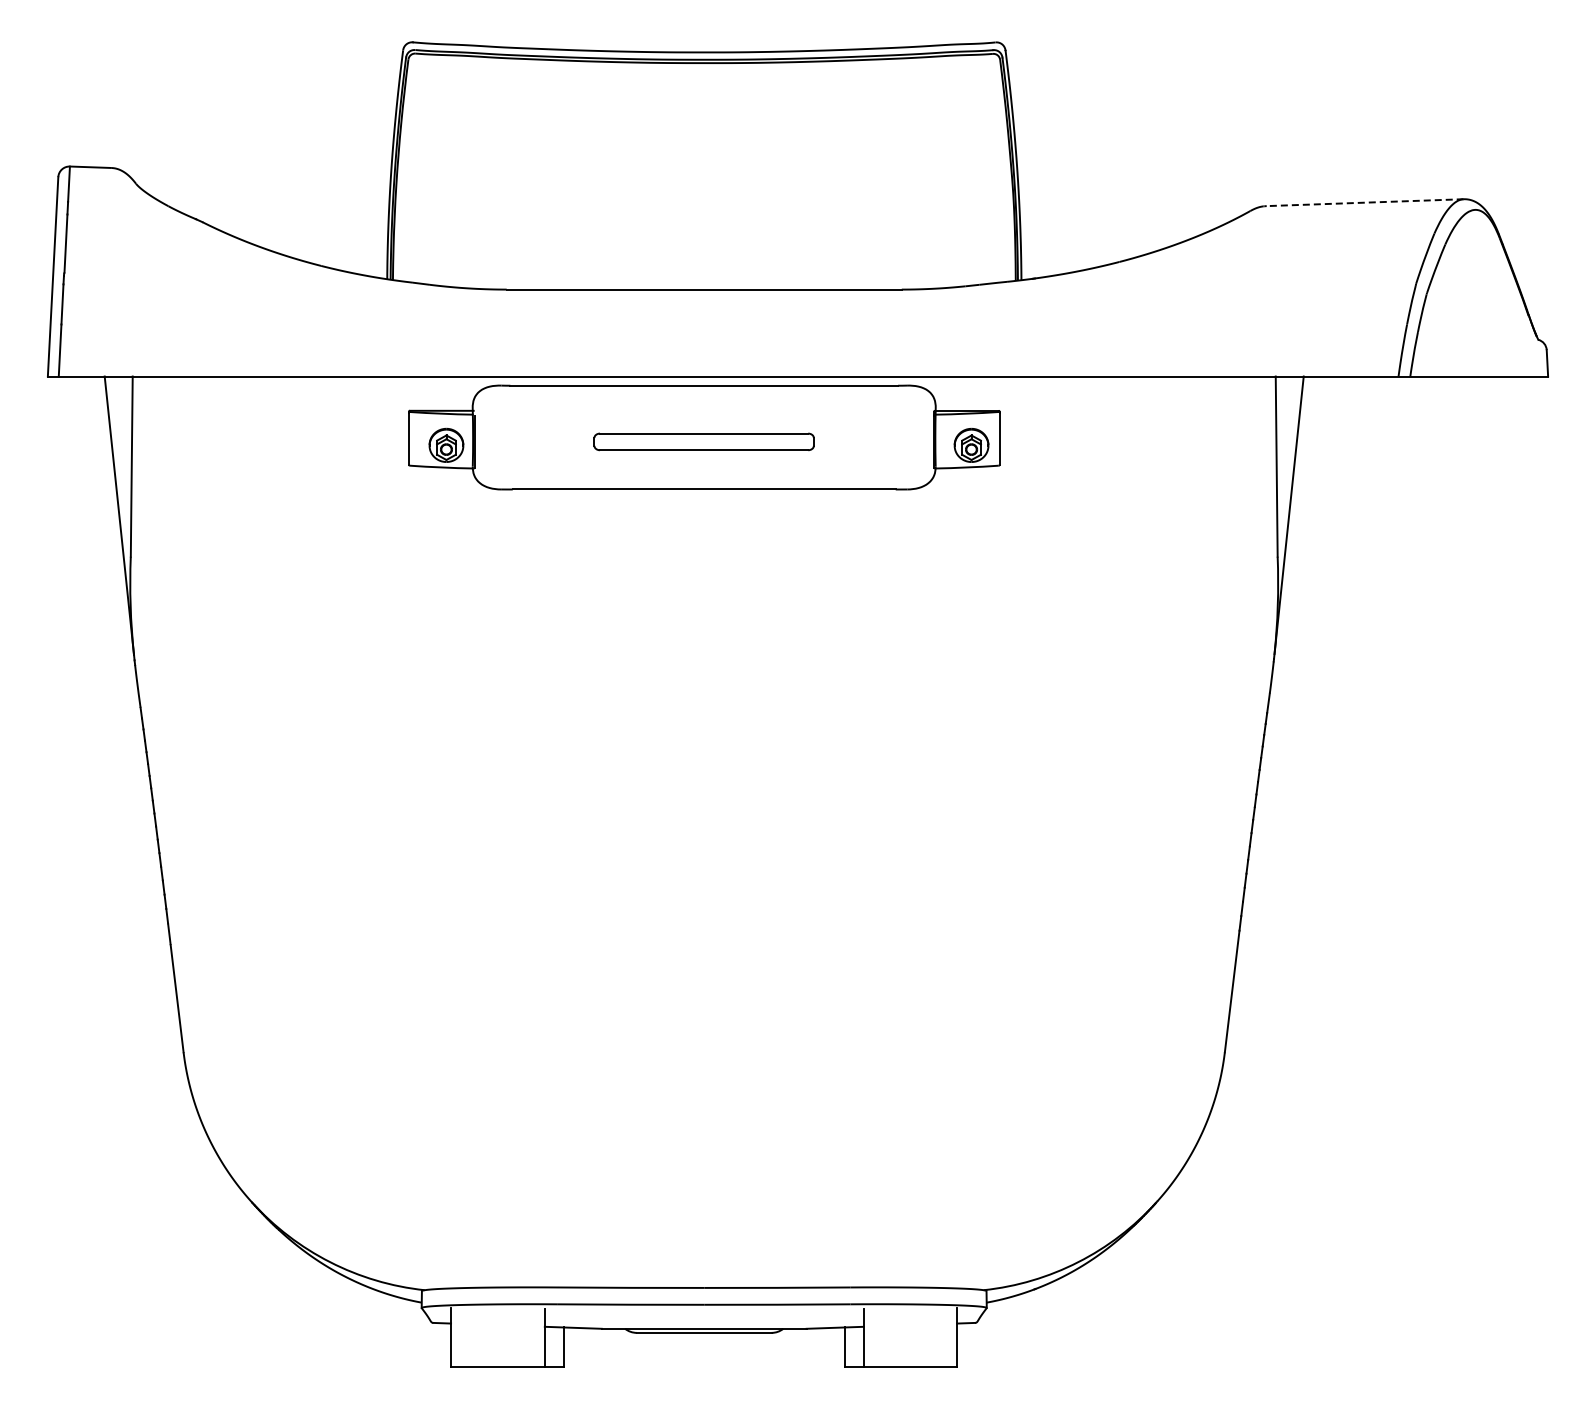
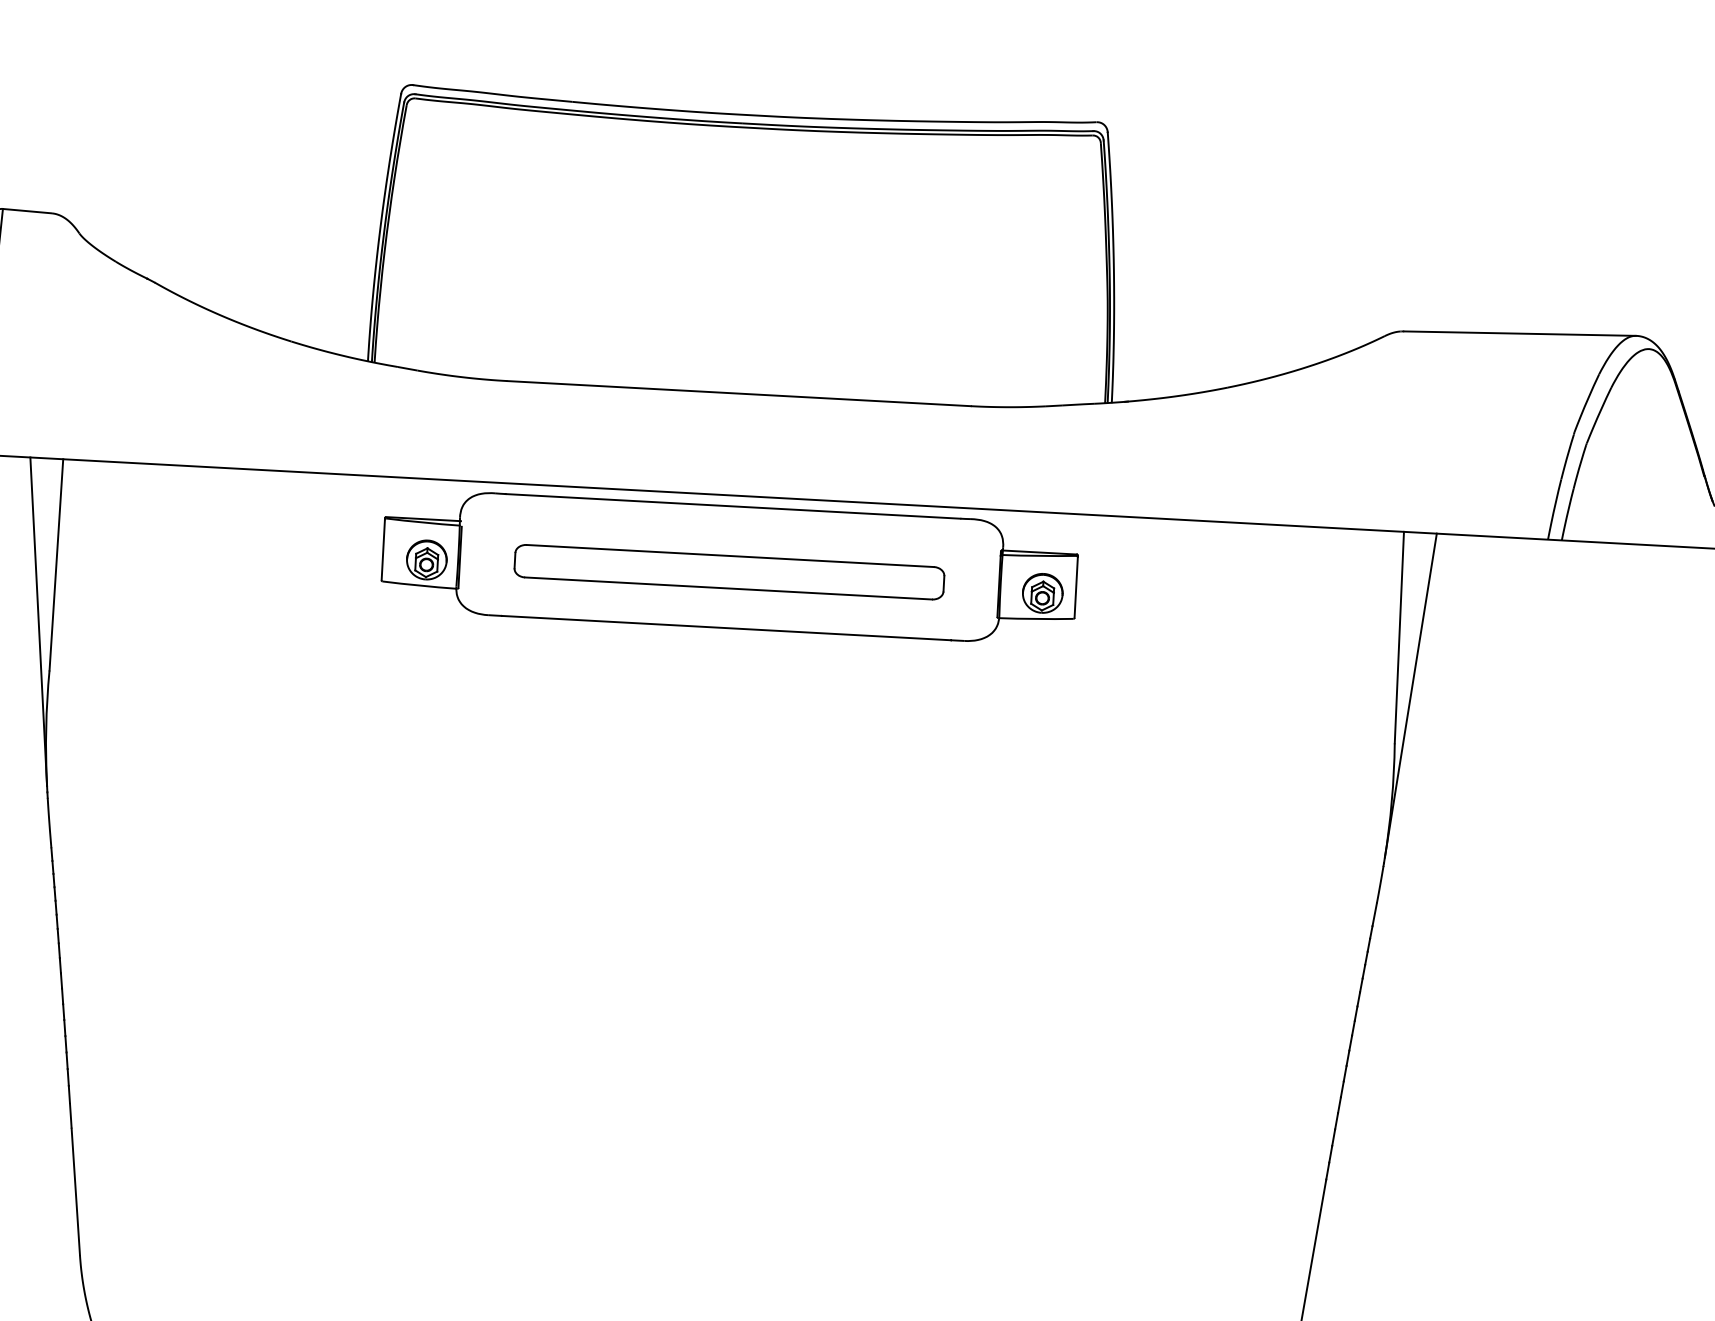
line: (1365, 202) -> (1520, 333), dashed -> solid
part: (703, 441) -> (728, 571), size x1.67

